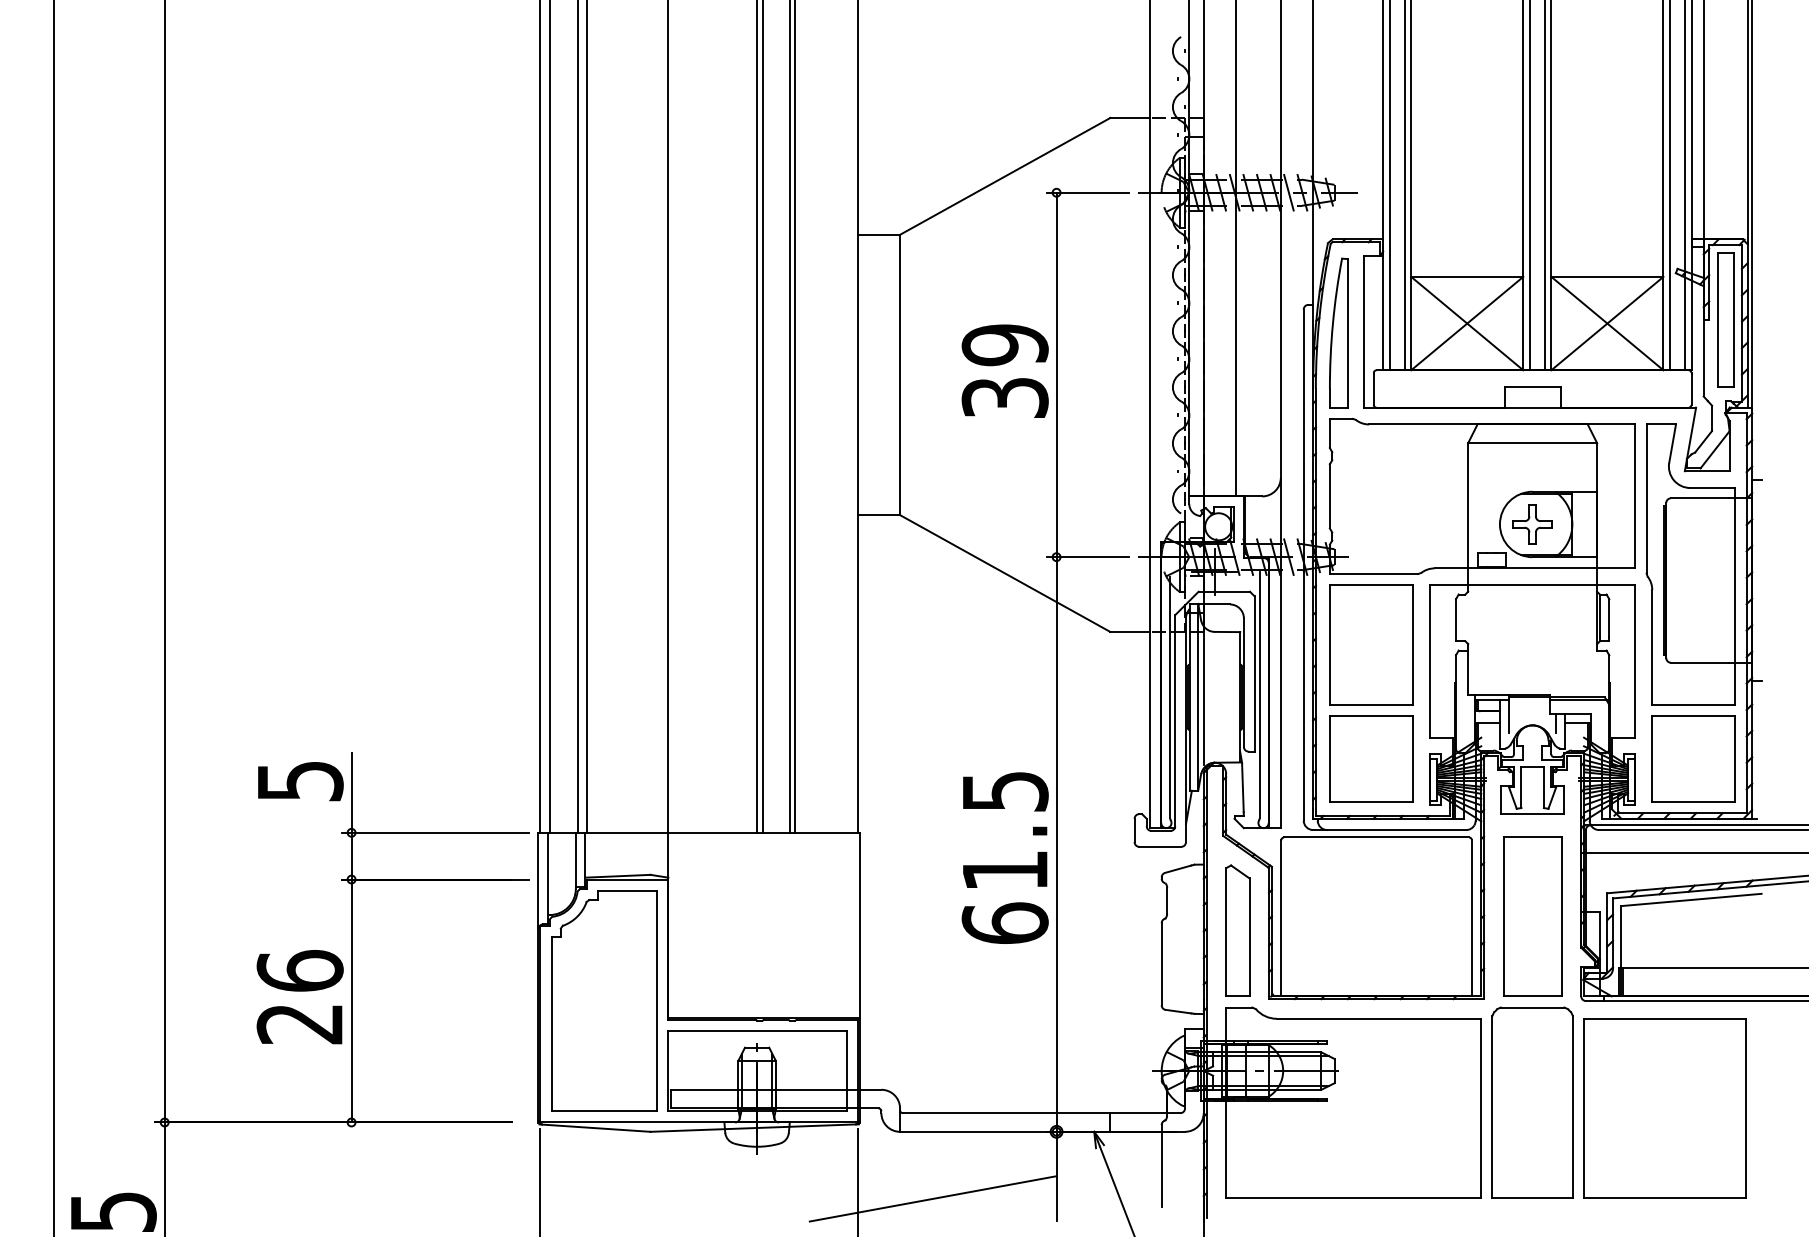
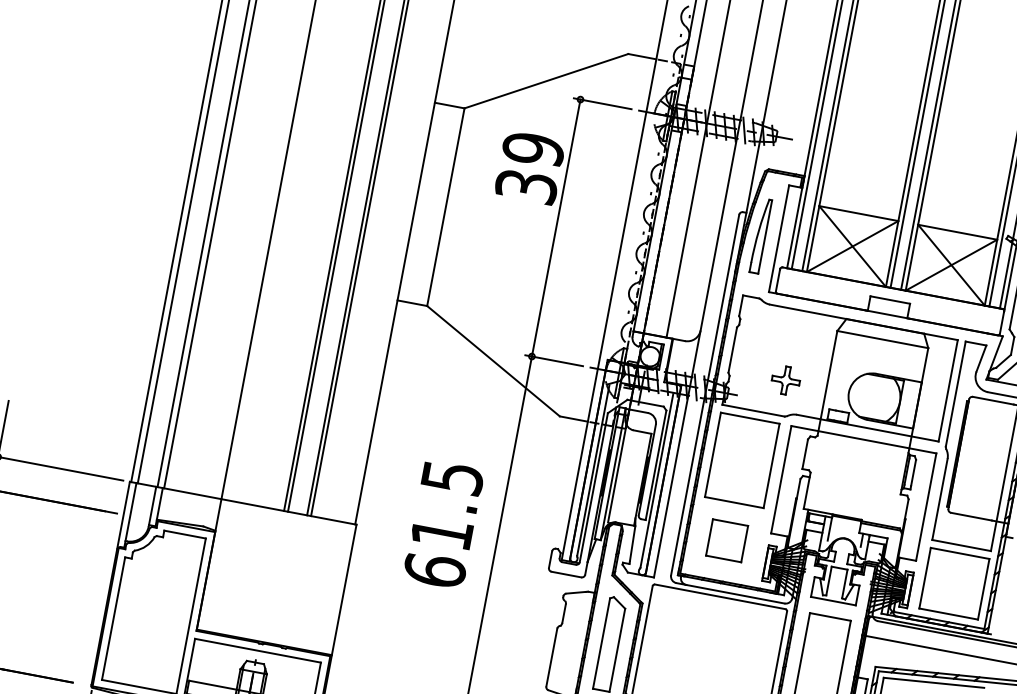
part: (1338, 332) -> (760, 235), size x0.7
text: (1004, 370) -> (529, 167), moved
part: (1532, 524) -> (785, 380), moved
part: (1371, 758) -> (727, 540), size x0.6
text: (1004, 857) -> (443, 524), moved

